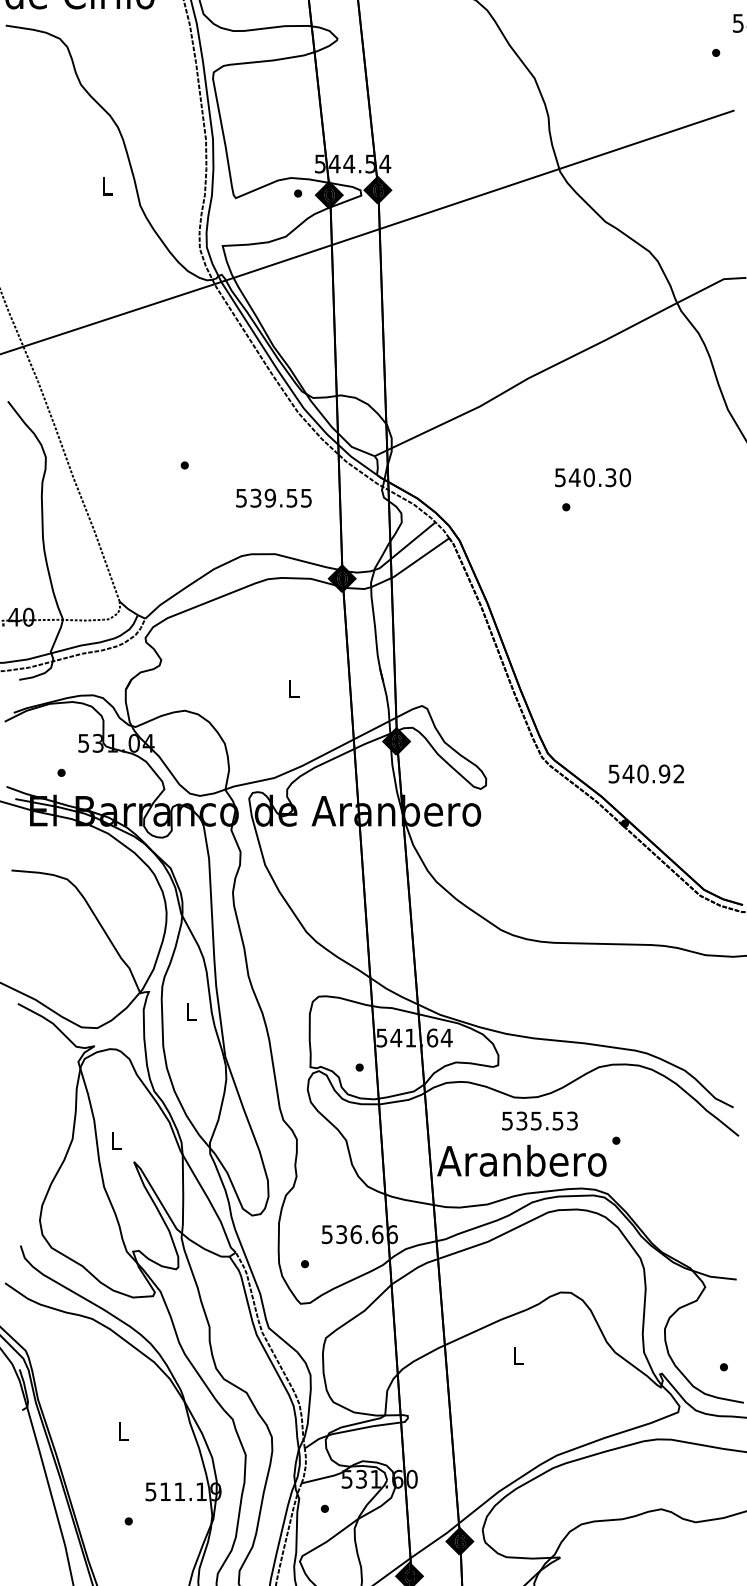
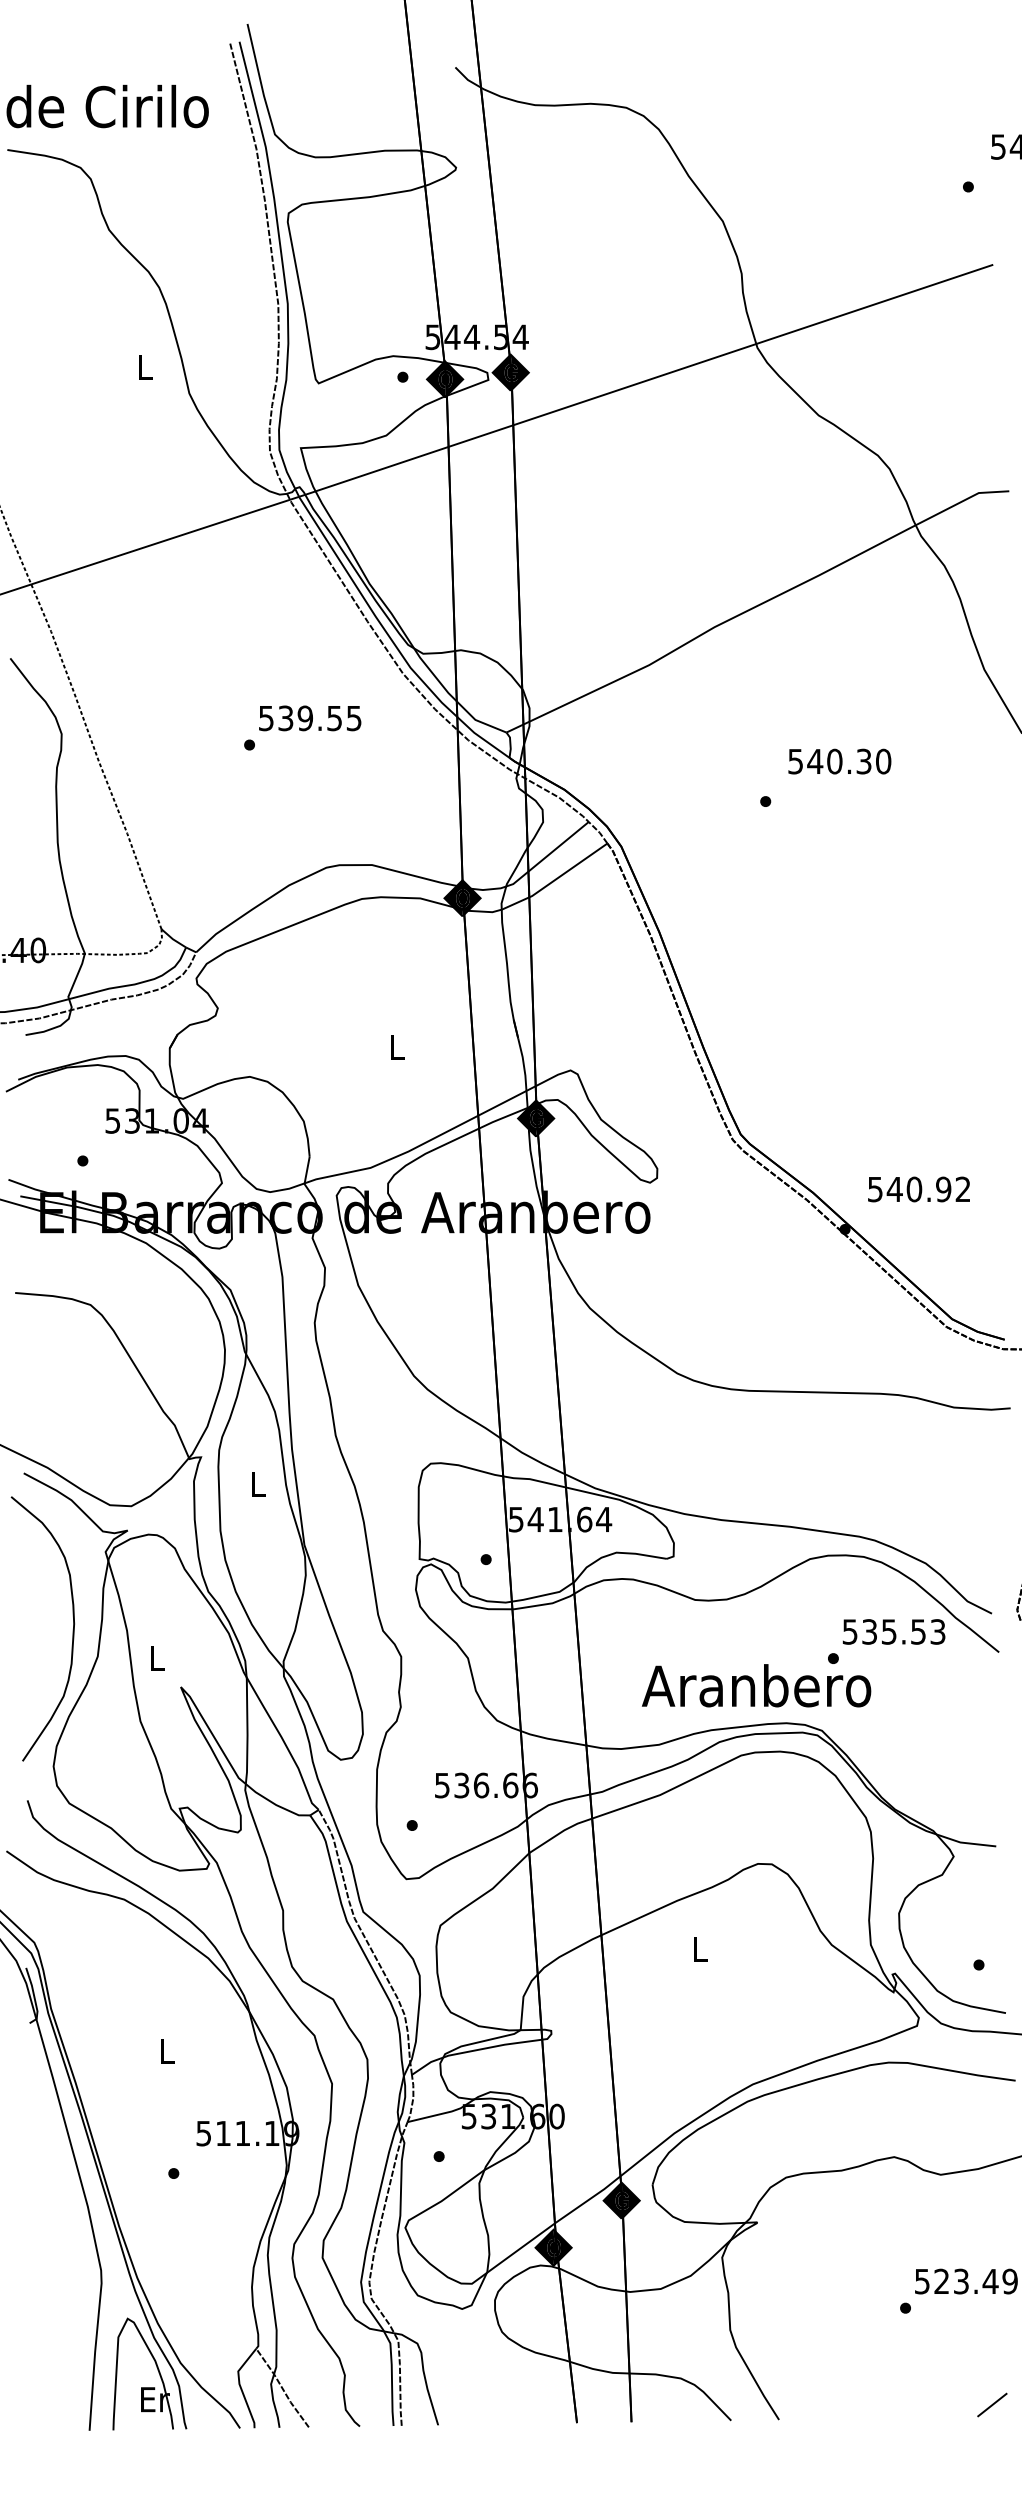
text: (592, 477) -> (839, 761), moved
text: (274, 498) -> (310, 718), moved
text: (645, 774) -> (918, 1189), moved
curve: (53, 1119) -> (72, 1629), added
text: (539, 1120) -> (893, 1631), moved
text: (521, 1160) -> (756, 1685), moved

